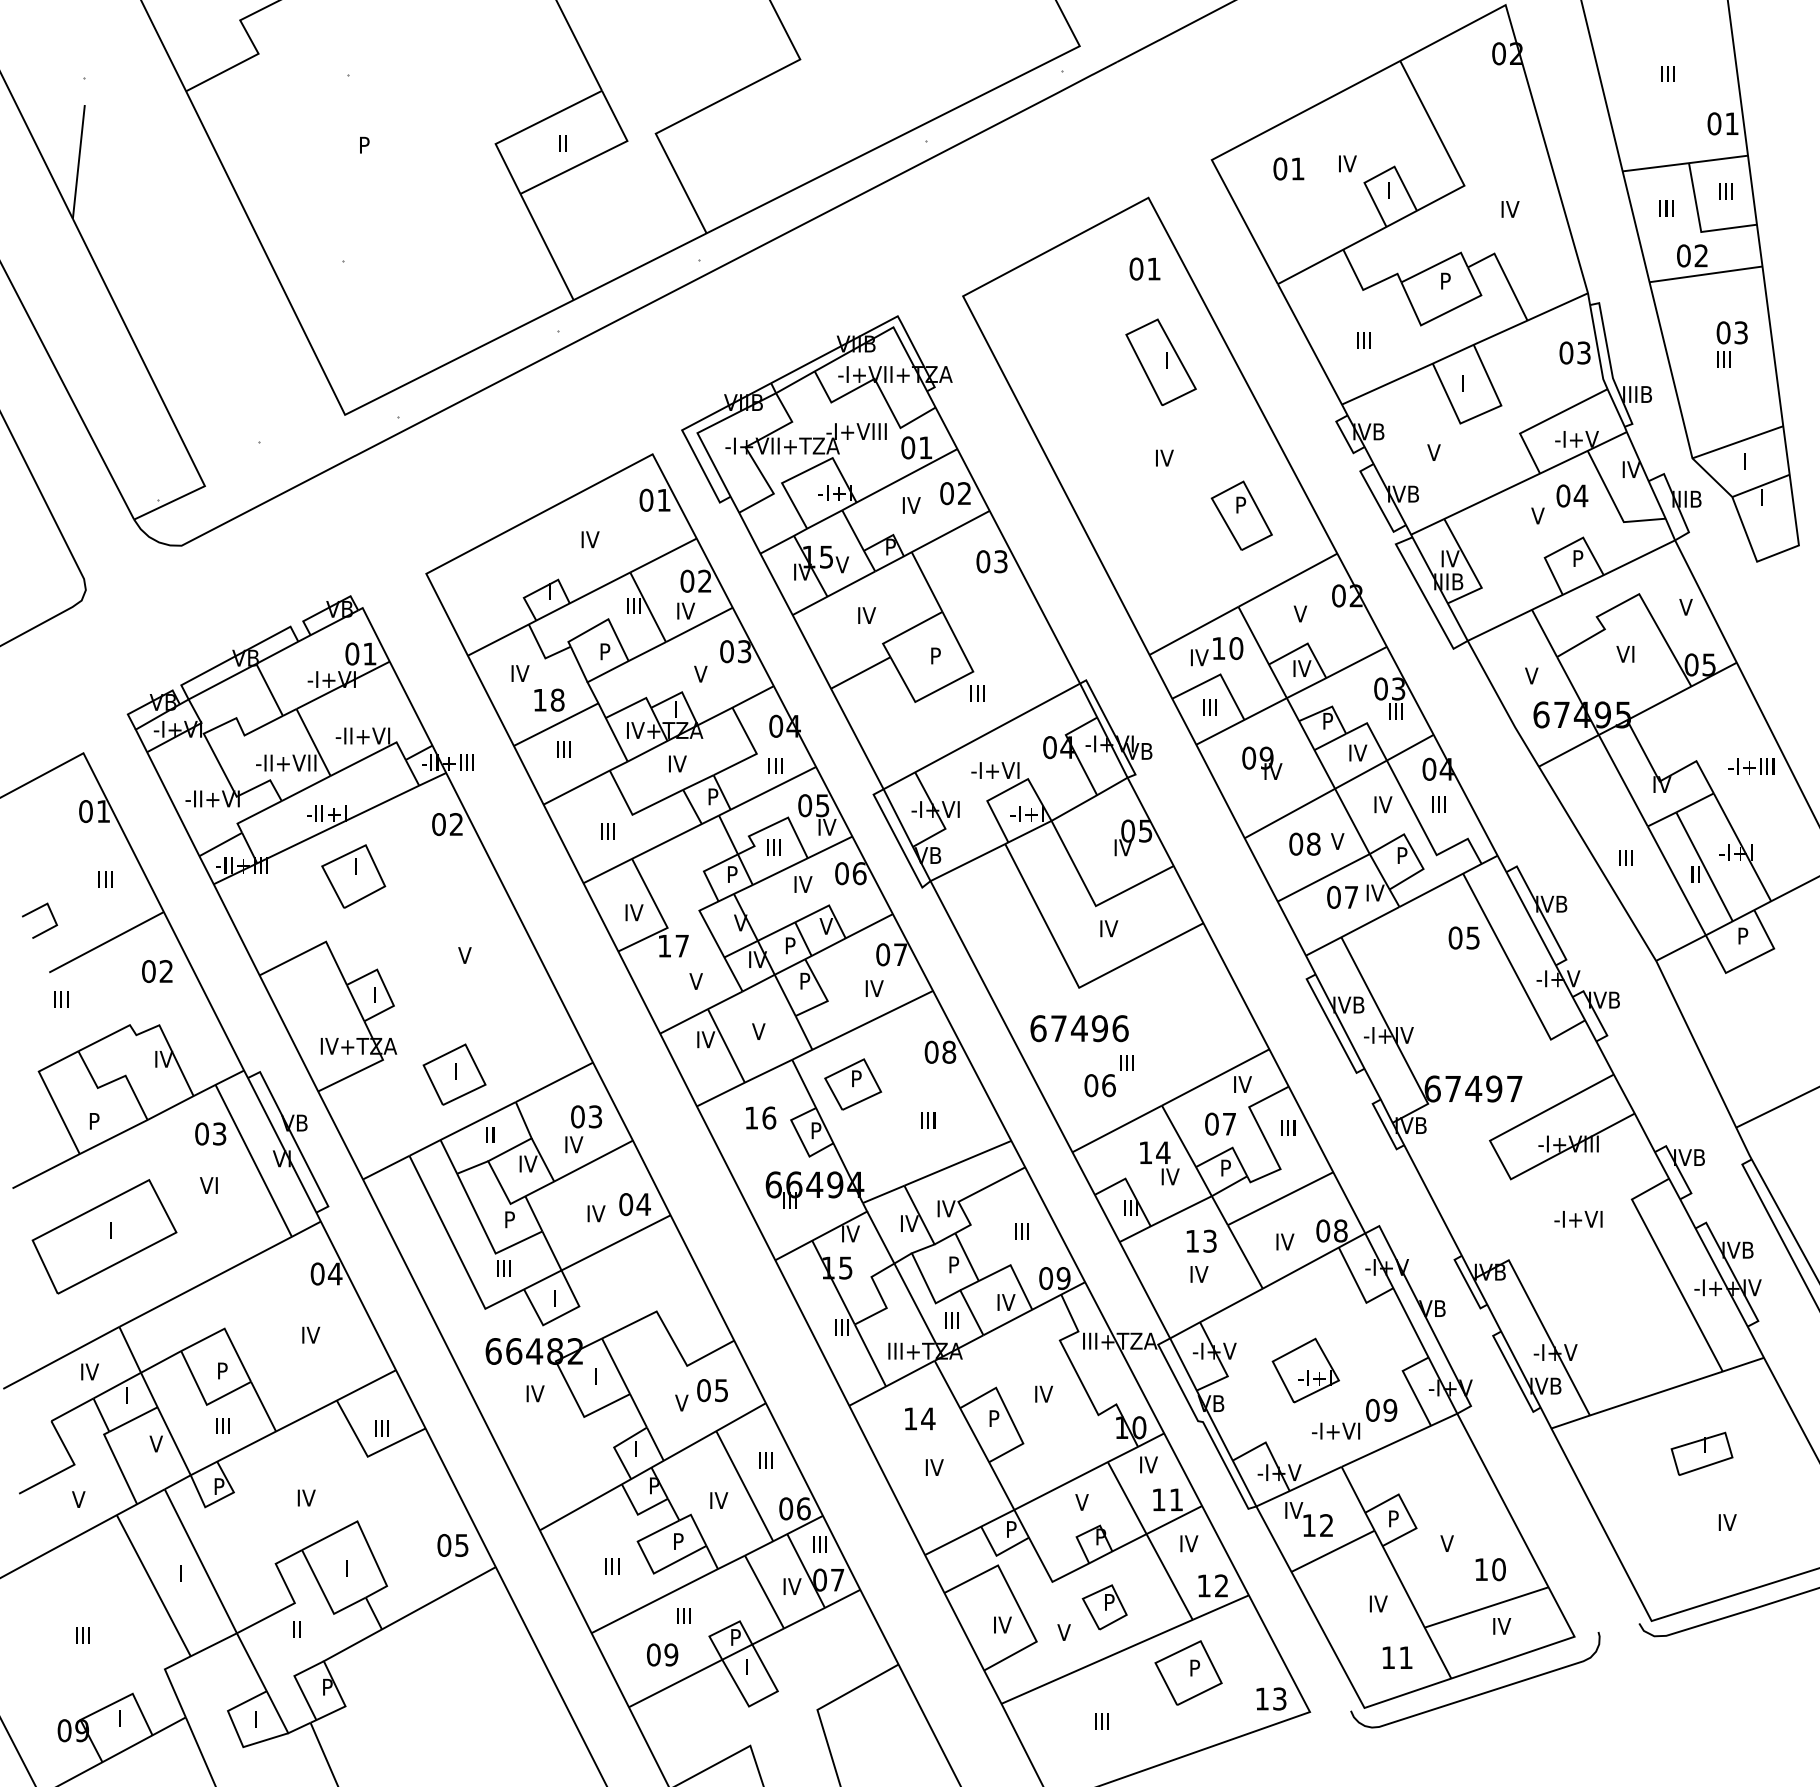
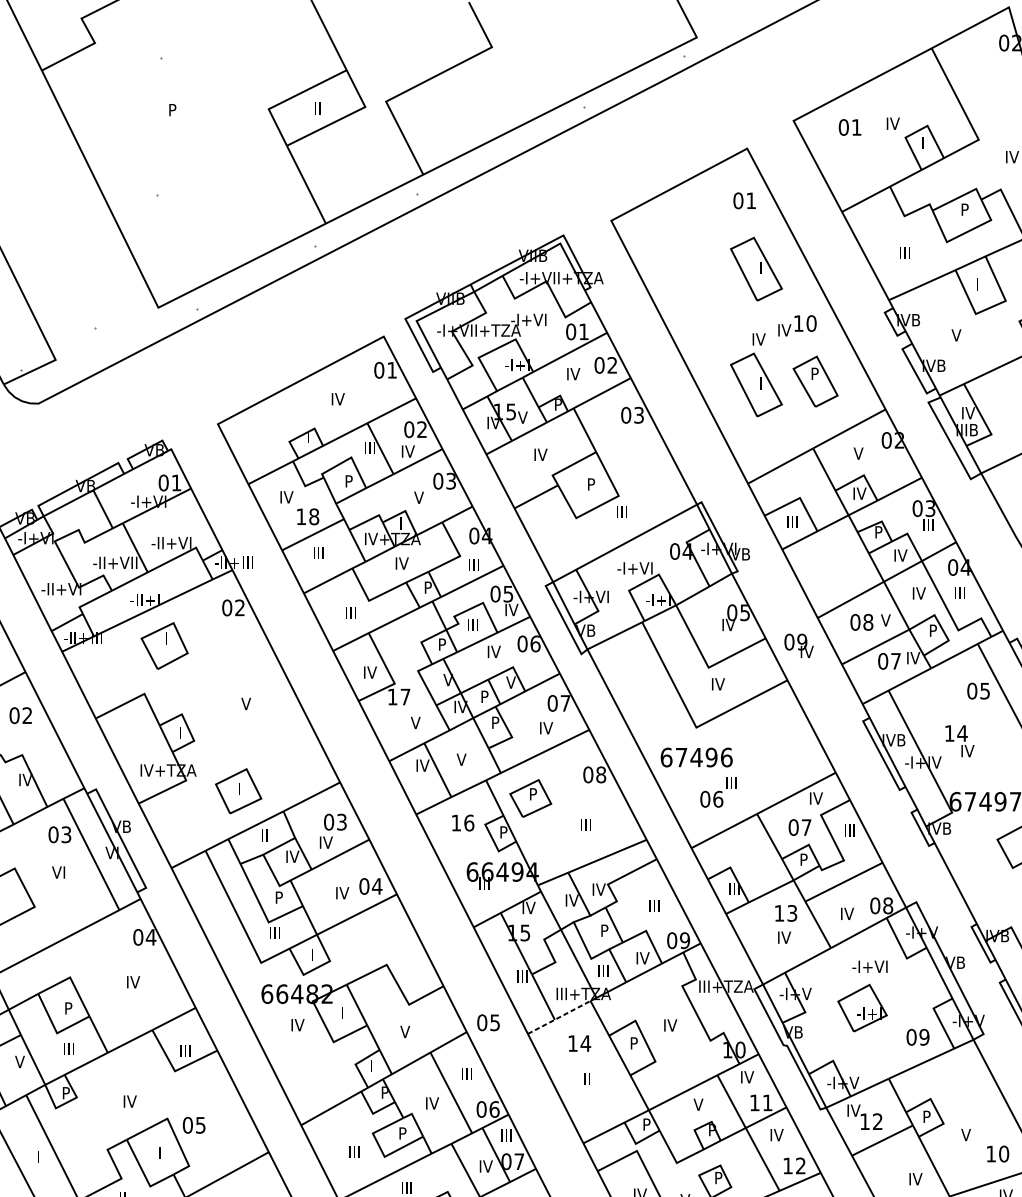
text: (882, 431) -> (552, 319), -I+VIII -> -I+VI
part: (1160, 519) -> (756, 384), added
text: (1217, 651) -> (797, 325), moved
text: (1262, 762) -> (799, 645), moved
text: (1159, 1163) -> (959, 741), moved
line: (892, 1383) -> (559, 1017), solid -> dashed
text: (712, 1390) -> (488, 1022), moved
text: (1336, 1430) -> (870, 966), moved
text: (934, 1467) -> (590, 1079), IV -> II
text: (452, 1545) -> (193, 1125), moved

